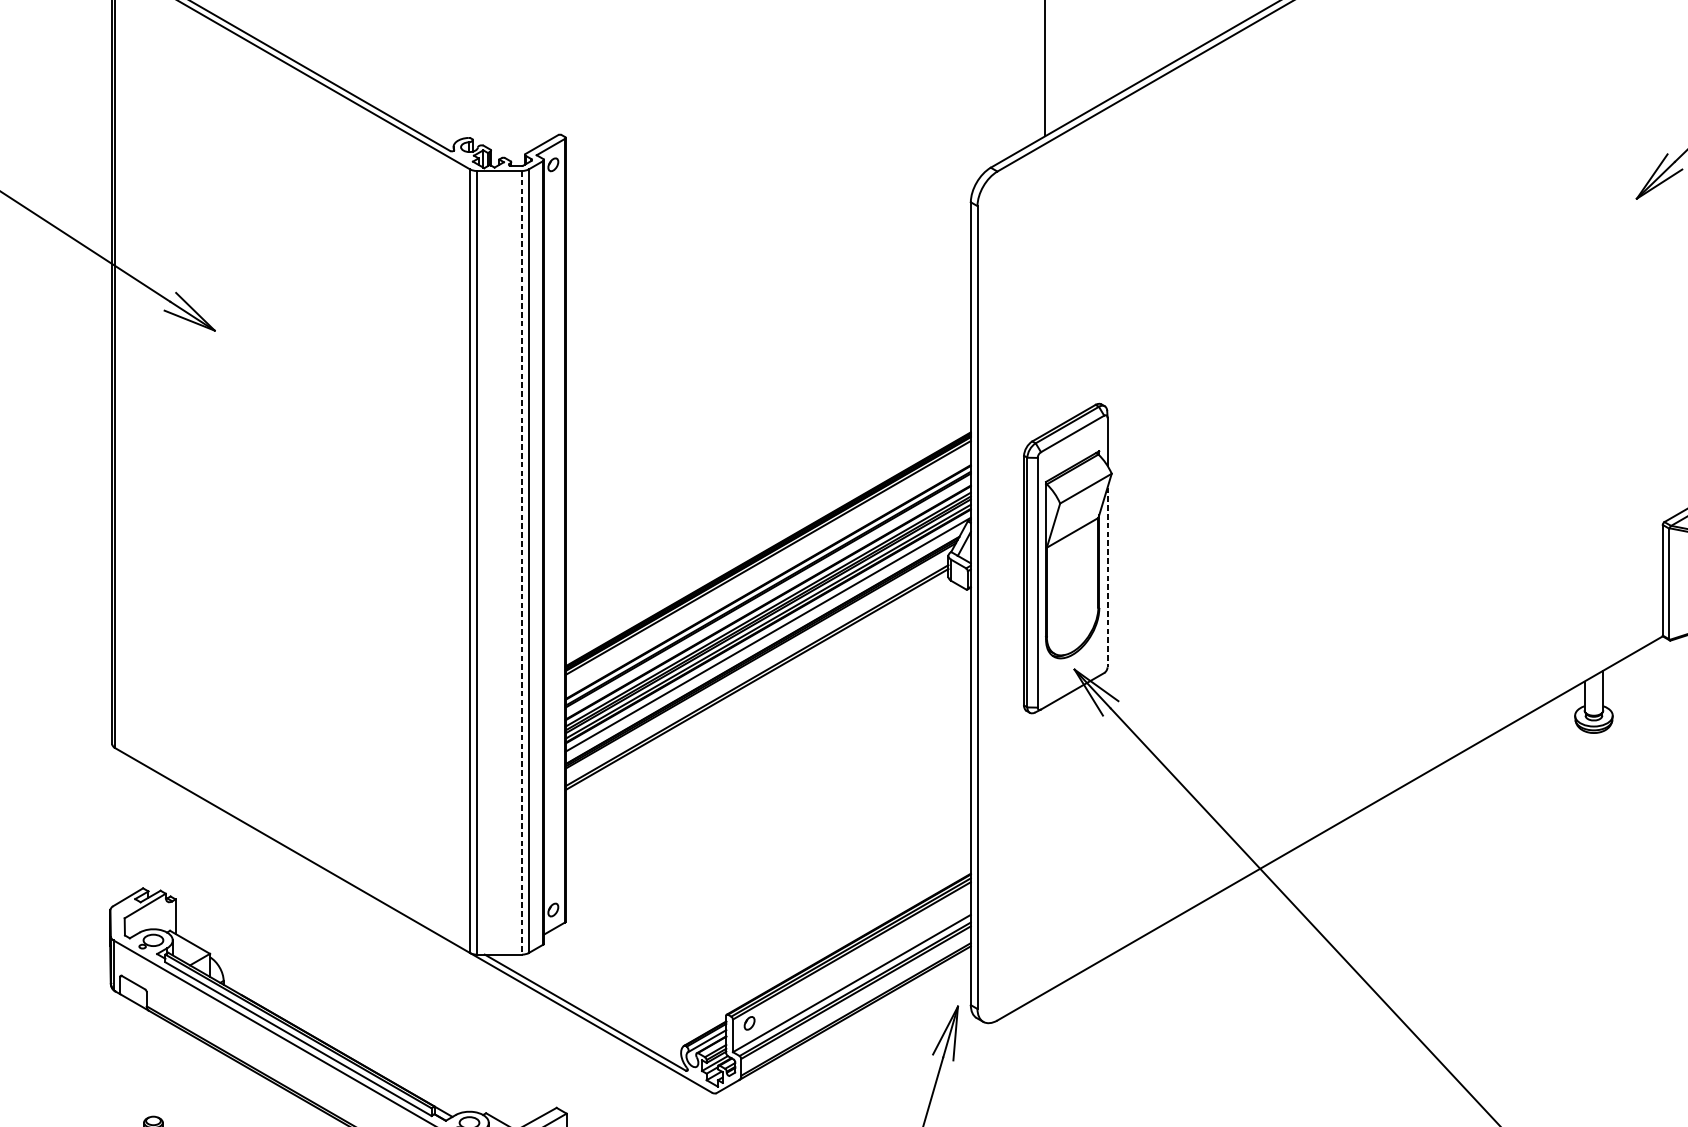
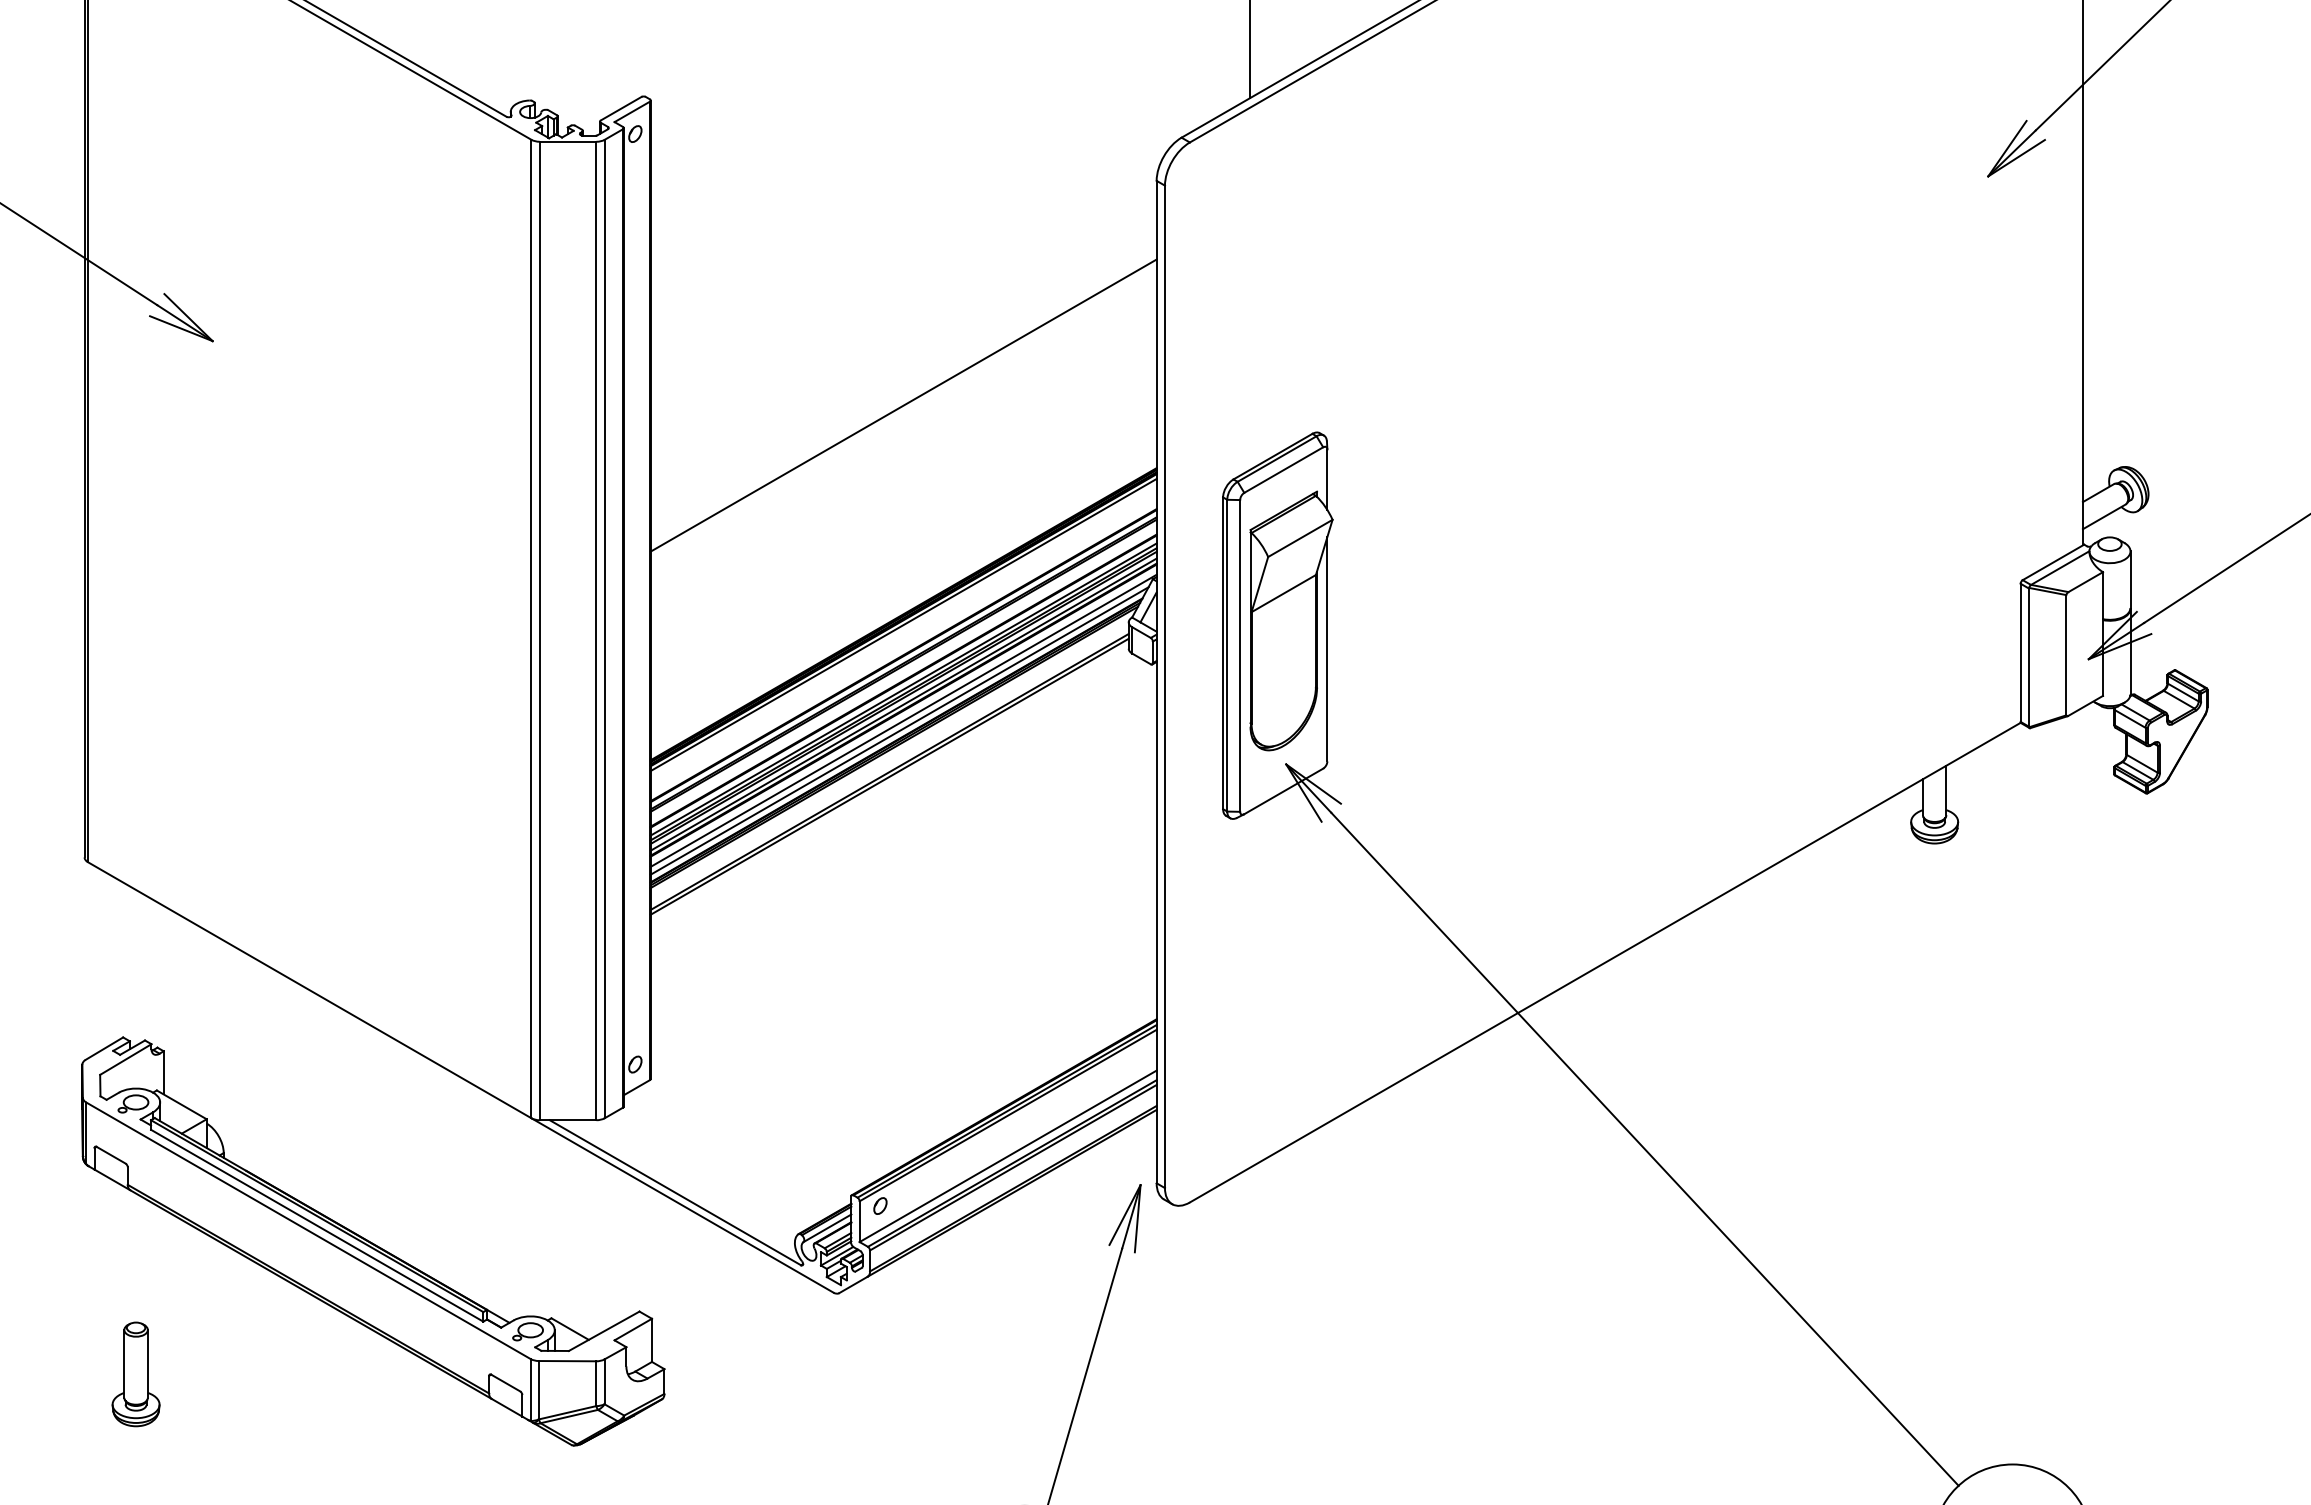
line: (768, 382) -> (903, 405), added
line: (522, 563) -> (596, 631), dashed -> solid
line: (1107, 577) -> (1327, 649), dashed -> solid
line: (764, 642) -> (899, 730), added

